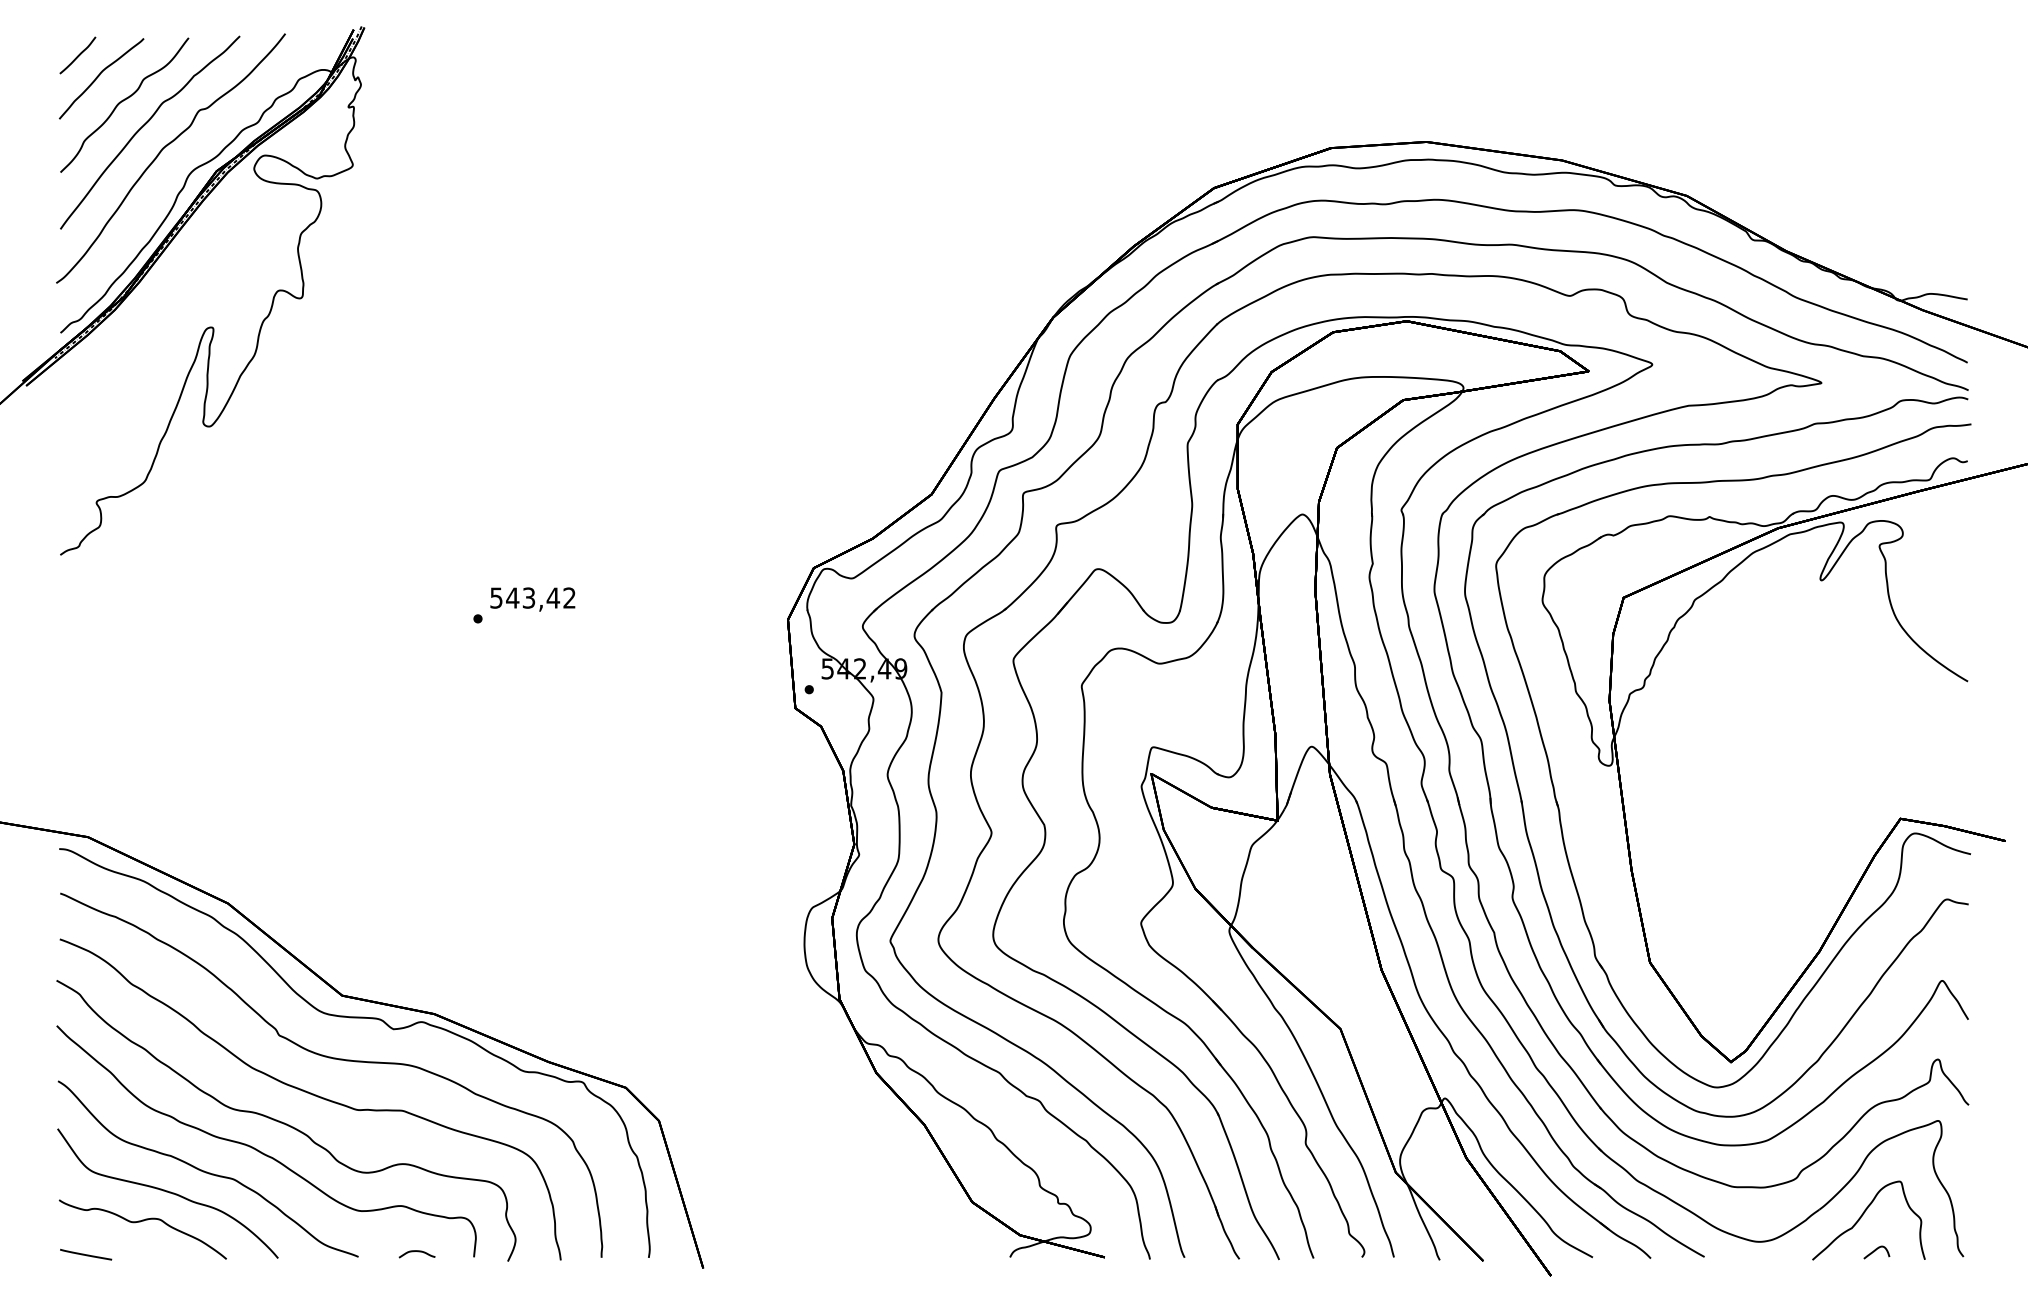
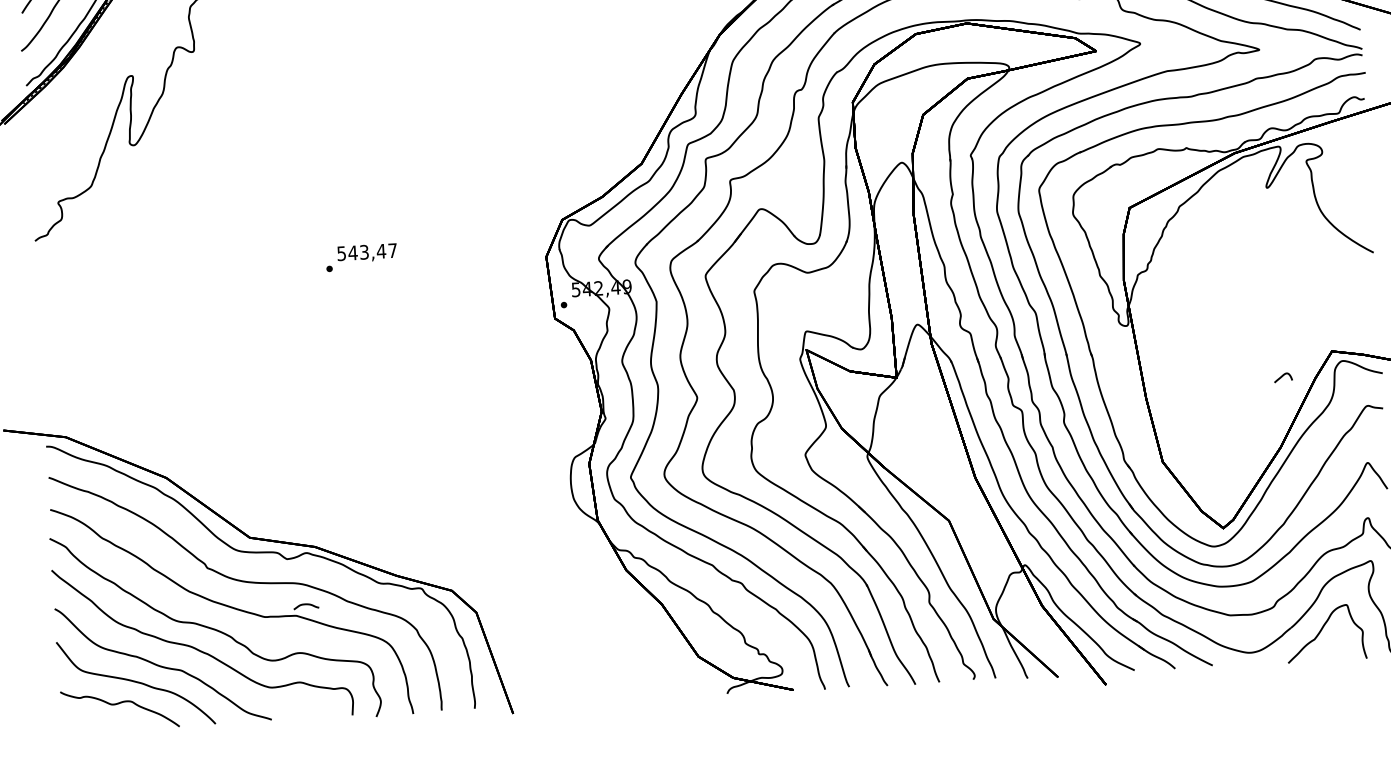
text: (569, 597) -> (392, 250), 543,42 -> 543,47
curve: (1875, 1251) -> (1282, 377), moved
curve: (417, 1252) -> (306, 605), moved
line: (86, 1254) -> (81, 729), removed

